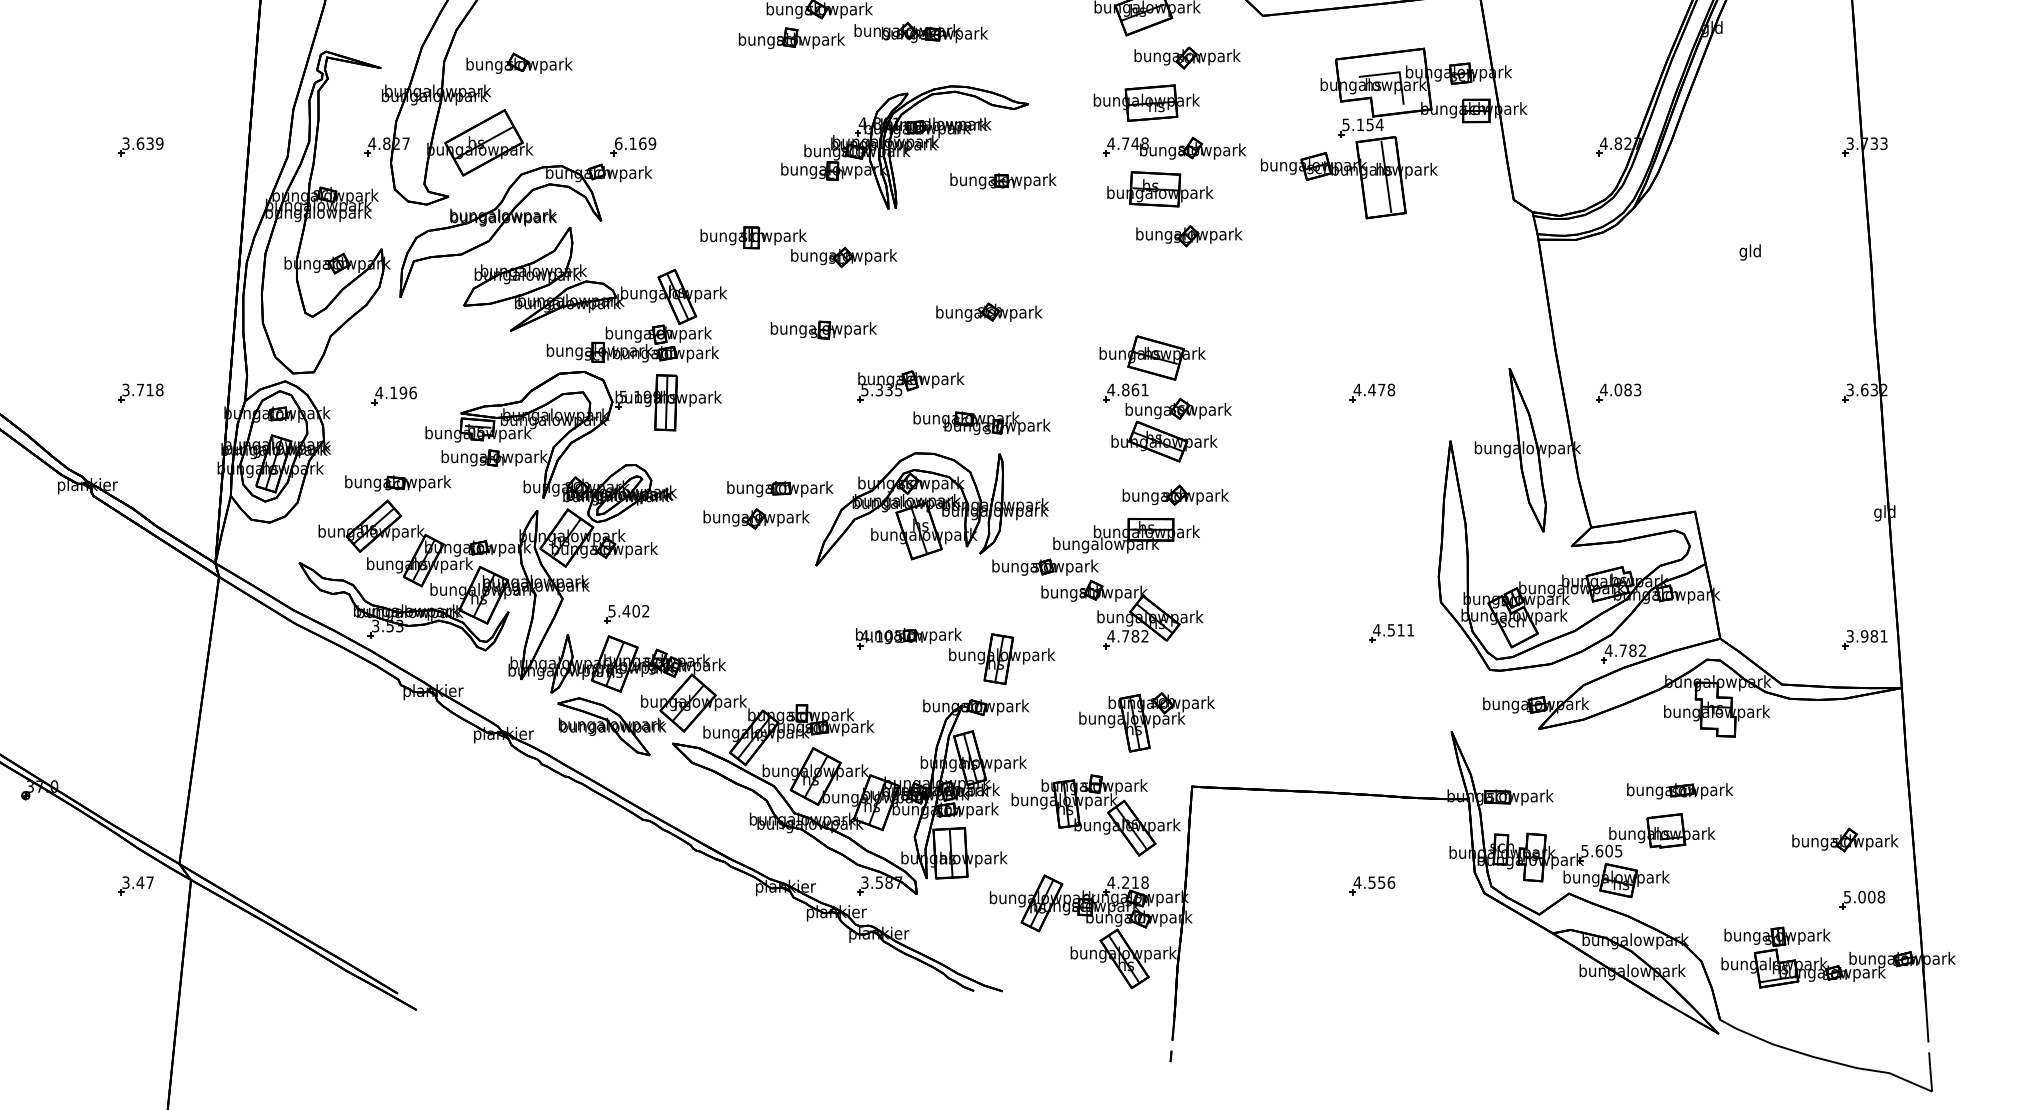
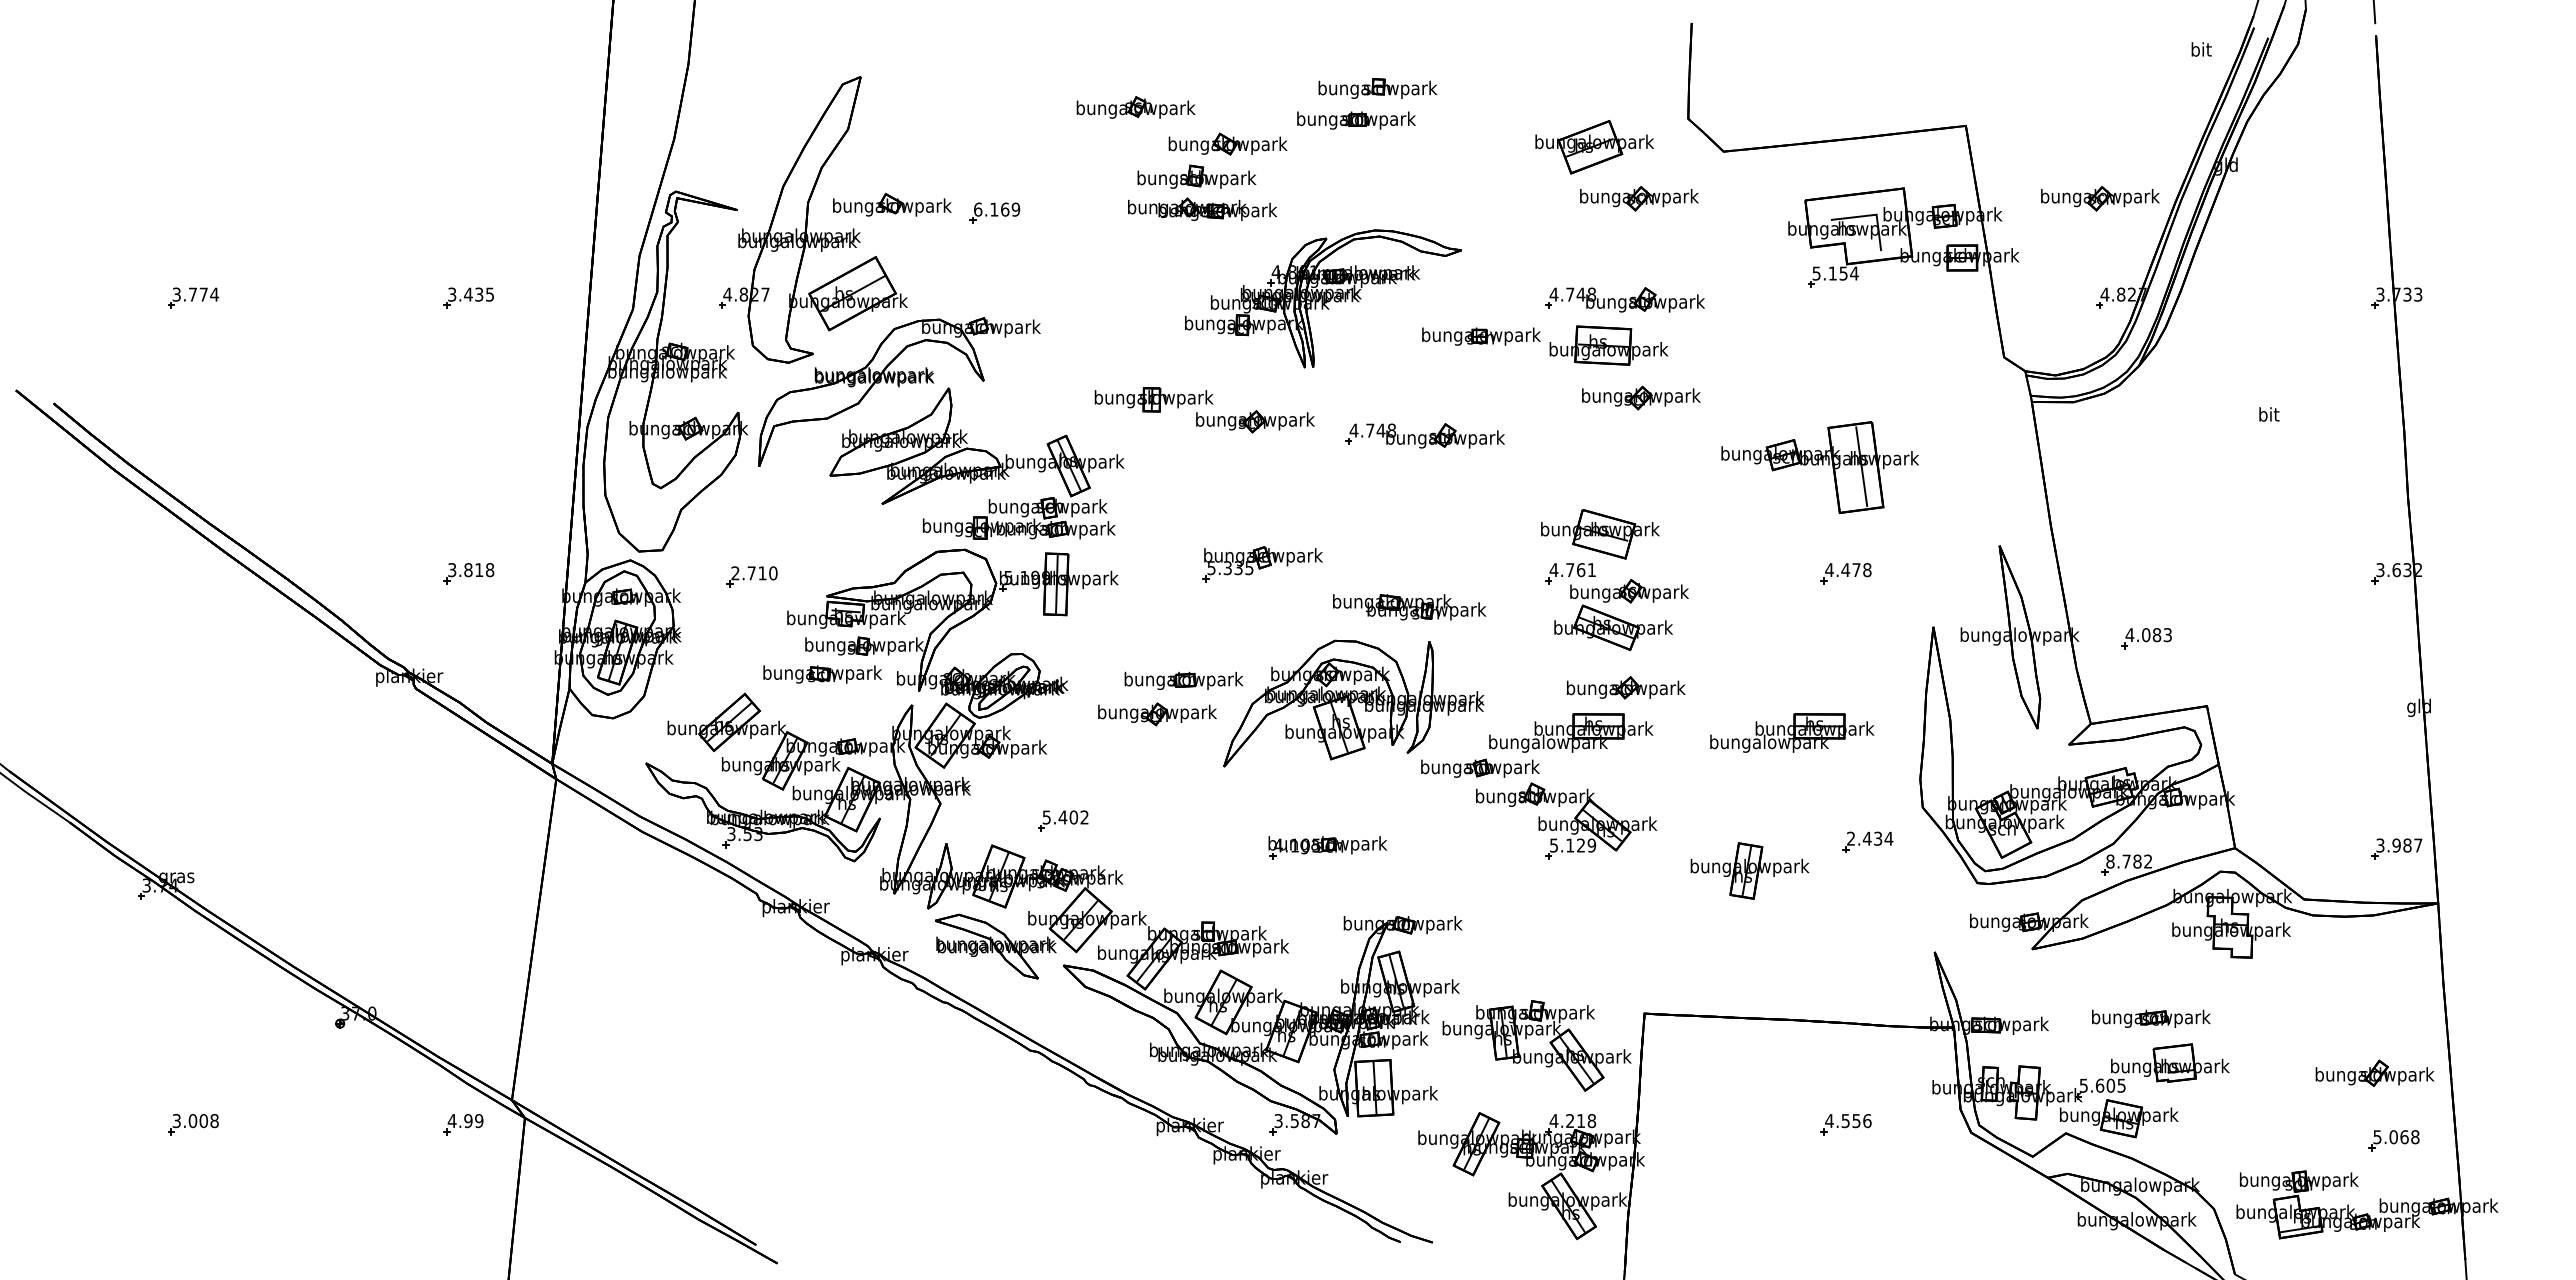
part: (921, 31) -> (1202, 208), moved
part: (1599, 57) -> (2100, 198), added
part: (1146, 103) -> (1593, 249), removed
text: (150, 143) -> (479, 294), 3.639 -> 3.435
part: (633, 146) -> (994, 212), moved
part: (1348, 177) -> (1819, 467), moved
part: (1003, 181) -> (1481, 336), moved
text: (1750, 252) -> (2268, 416), gld -> bit
part: (995, 269) -> (1424, 435), added
part: (989, 311) -> (1417, 482), removed
part: (823, 329) -> (1232, 502), removed
part: (910, 386) -> (1262, 564), moved
text: (140, 390) -> (468, 570), 3.718 -> 3.818
text: (1125, 390) -> (1570, 570), 4.861 -> 4.761
text: (396, 393) -> (754, 573), 4.196 -> 2.710
part: (1618, 393) -> (2146, 638), moved
part: (398, 483) -> (822, 674), moved
part: (1324, 535) -> (1792, 732), added
part: (626, 613) -> (1063, 820), moved
text: (1393, 630) -> (1869, 838), 4.511 -> 2.434
text: (1127, 636) -> (1572, 845), 4.782 -> 5.129
text: (1884, 636) -> (2418, 845), 3.981 -> 3.987
text: (1608, 650) -> (2110, 861), 4.782 -> 8.782
part: (1001, 658) -> (1749, 870), moved
part: (1146, 722) -> (1593, 941), removed
part: (1680, 790) -> (2151, 1018), moved
text: (137, 883) -> (465, 1121), 3.47 -> 4.99
text: (1871, 896) -> (2404, 1136), 5.008 -> 5.068

